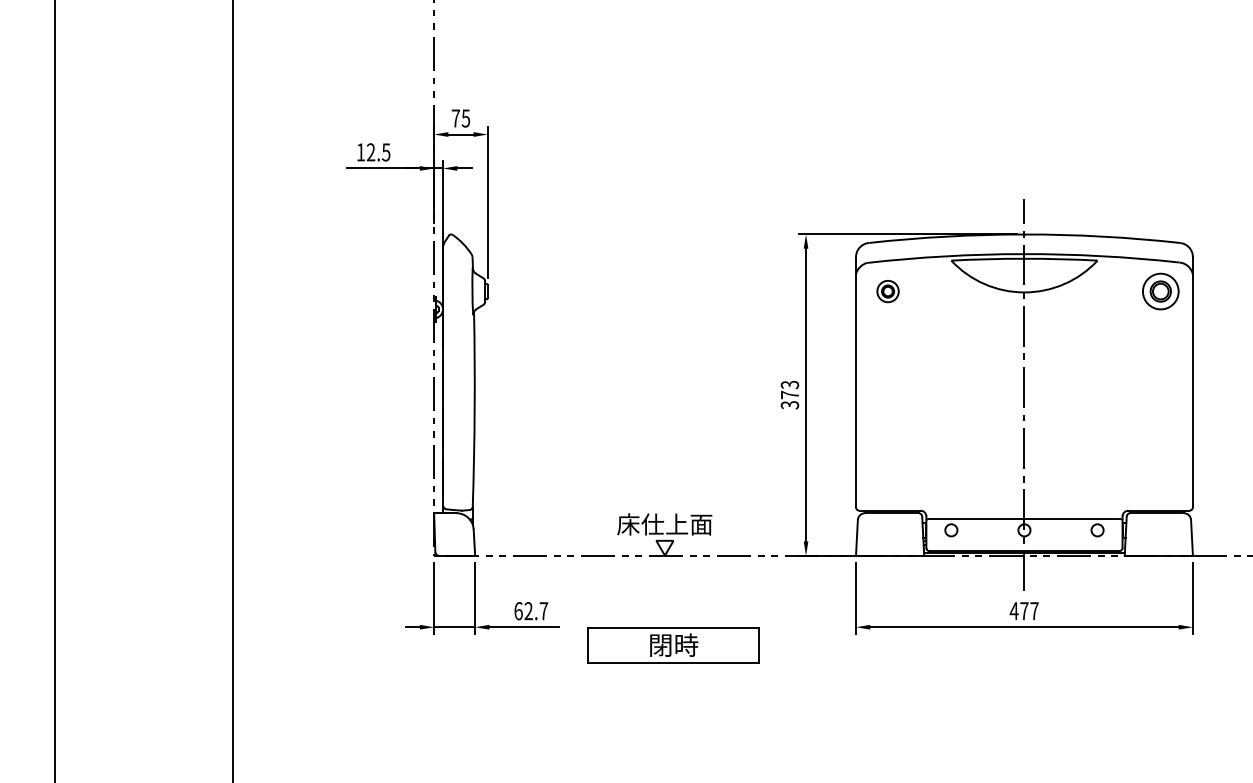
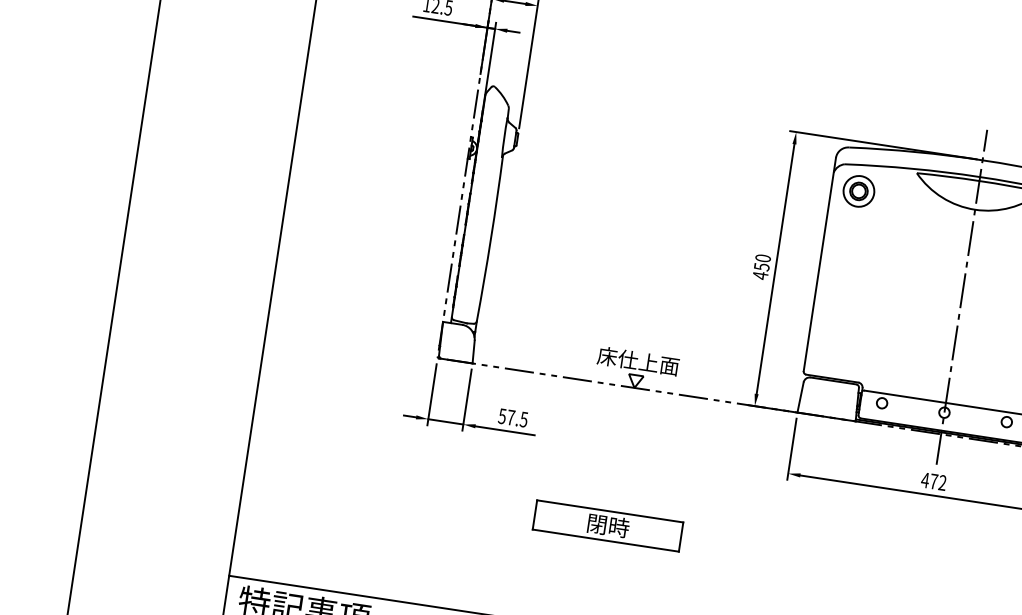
part: (887, 291) -> (858, 191), size x1.67
text: (789, 394) -> (761, 266), 373 -> 450
text: (531, 611) -> (513, 418), 62.7 -> 57.5
text: (1034, 611) -> (942, 483), 477 -> 472
part: (673, 645) -> (607, 525), moved

